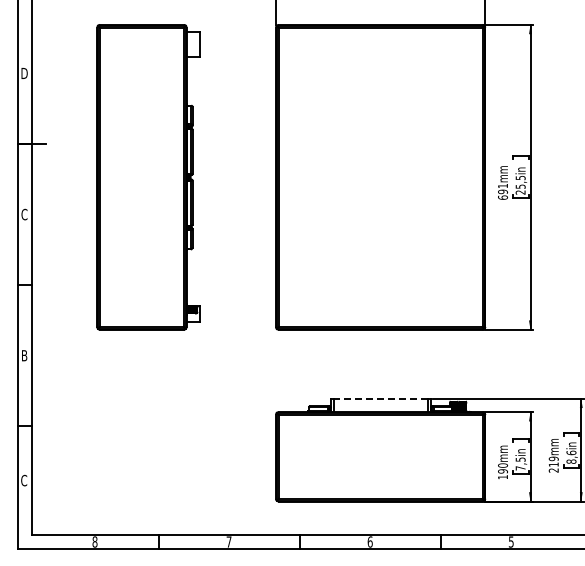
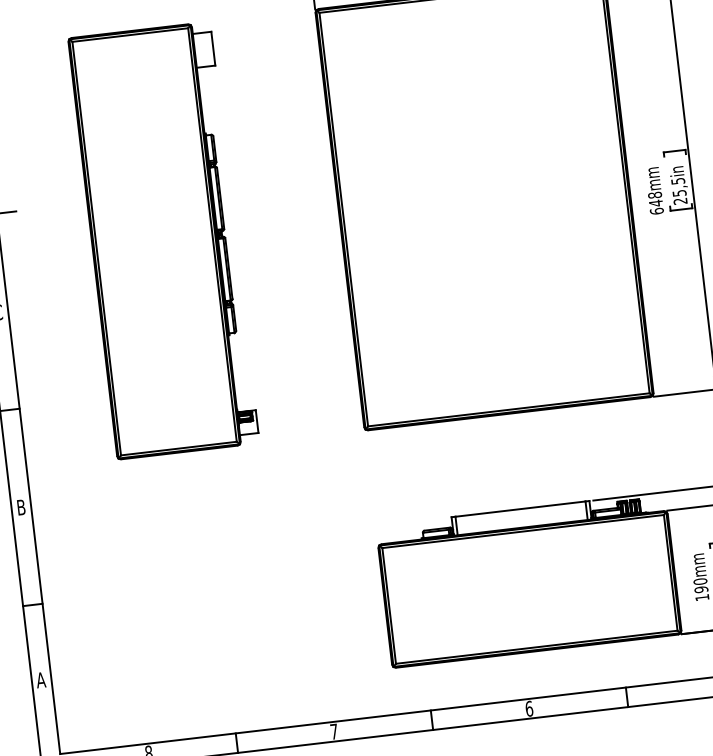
text: (503, 188) -> (656, 198), 691mm -> 648mm
line: (380, 398) -> (520, 508), dashed -> solid
text: (23, 480) -> (40, 680), C -> A

